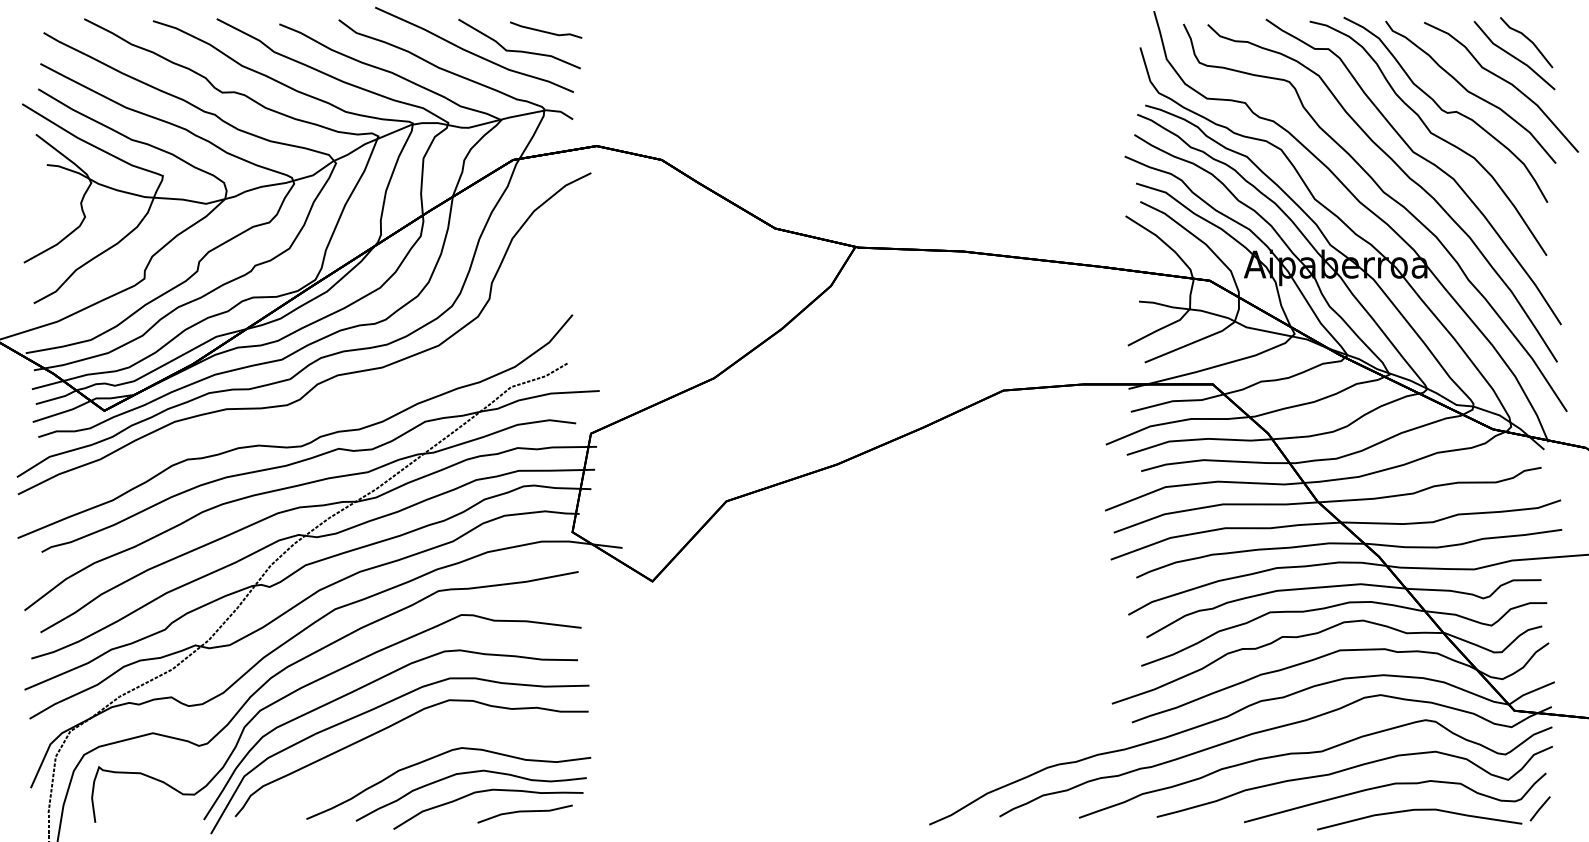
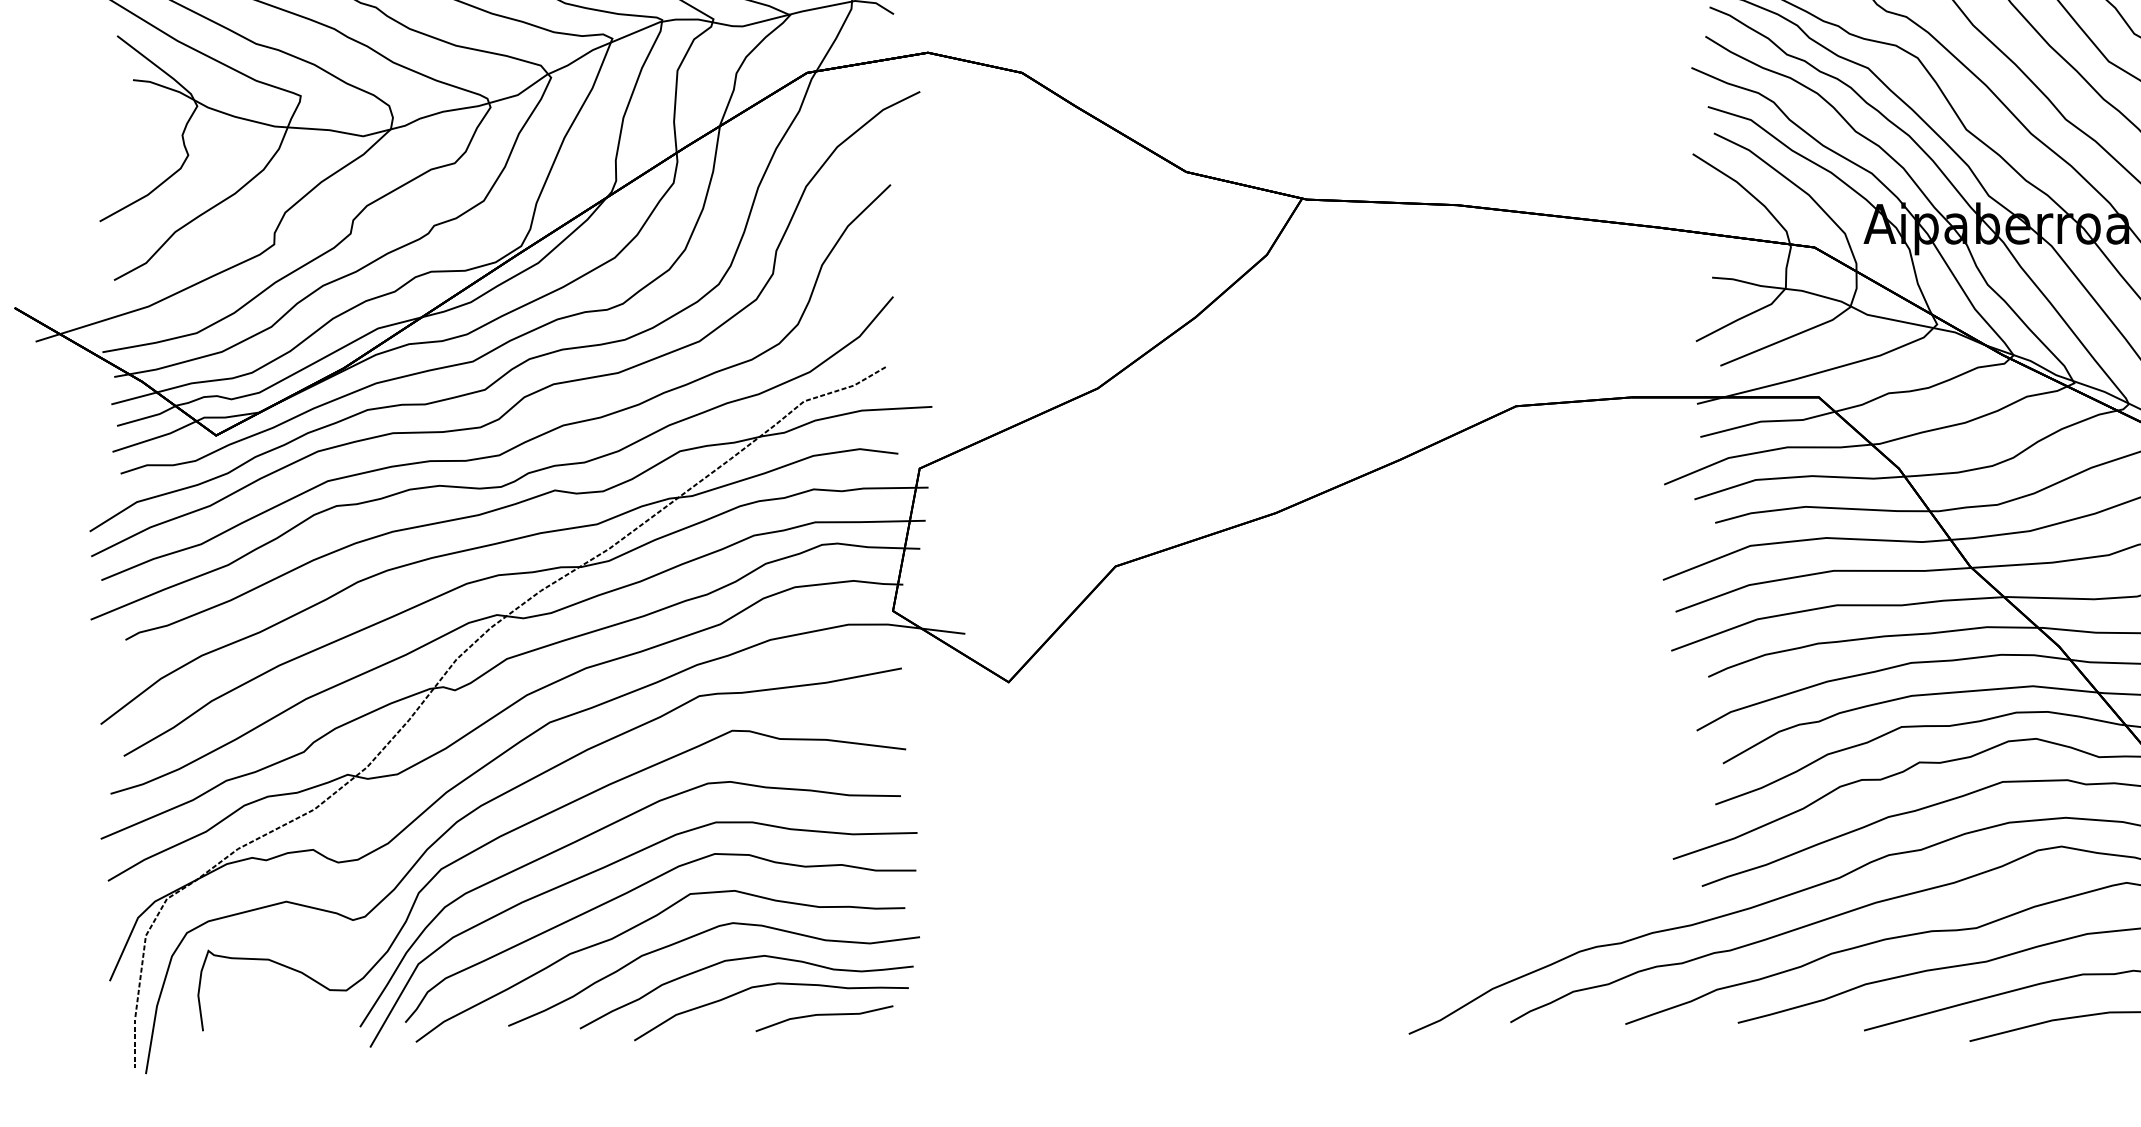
curve: (317, 414) -> (524, 440), added
part: (398, 749) -> (641, 925), added

